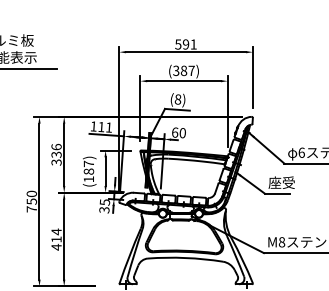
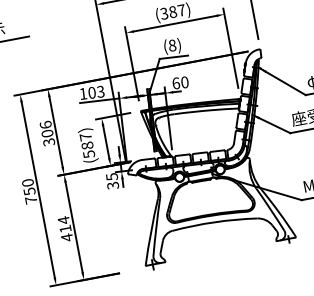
text: (104, 126) -> (95, 91), 111 -> 103
text: (56, 154) -> (47, 133), 336 -> 306
text: (88, 179) -> (88, 154), (187) -> (587)

